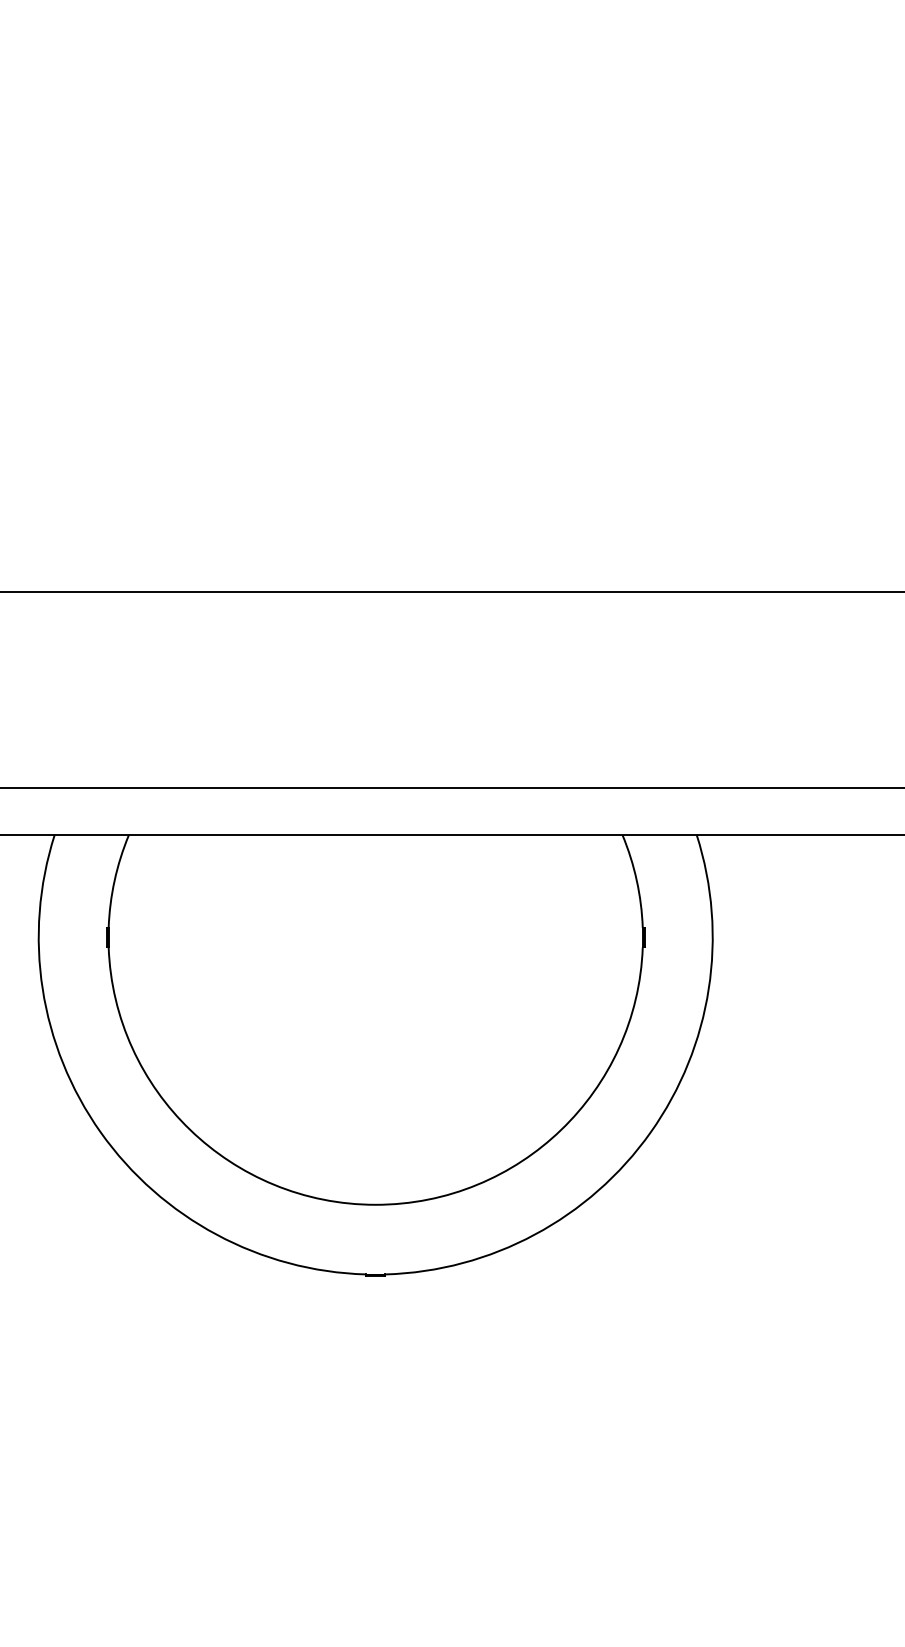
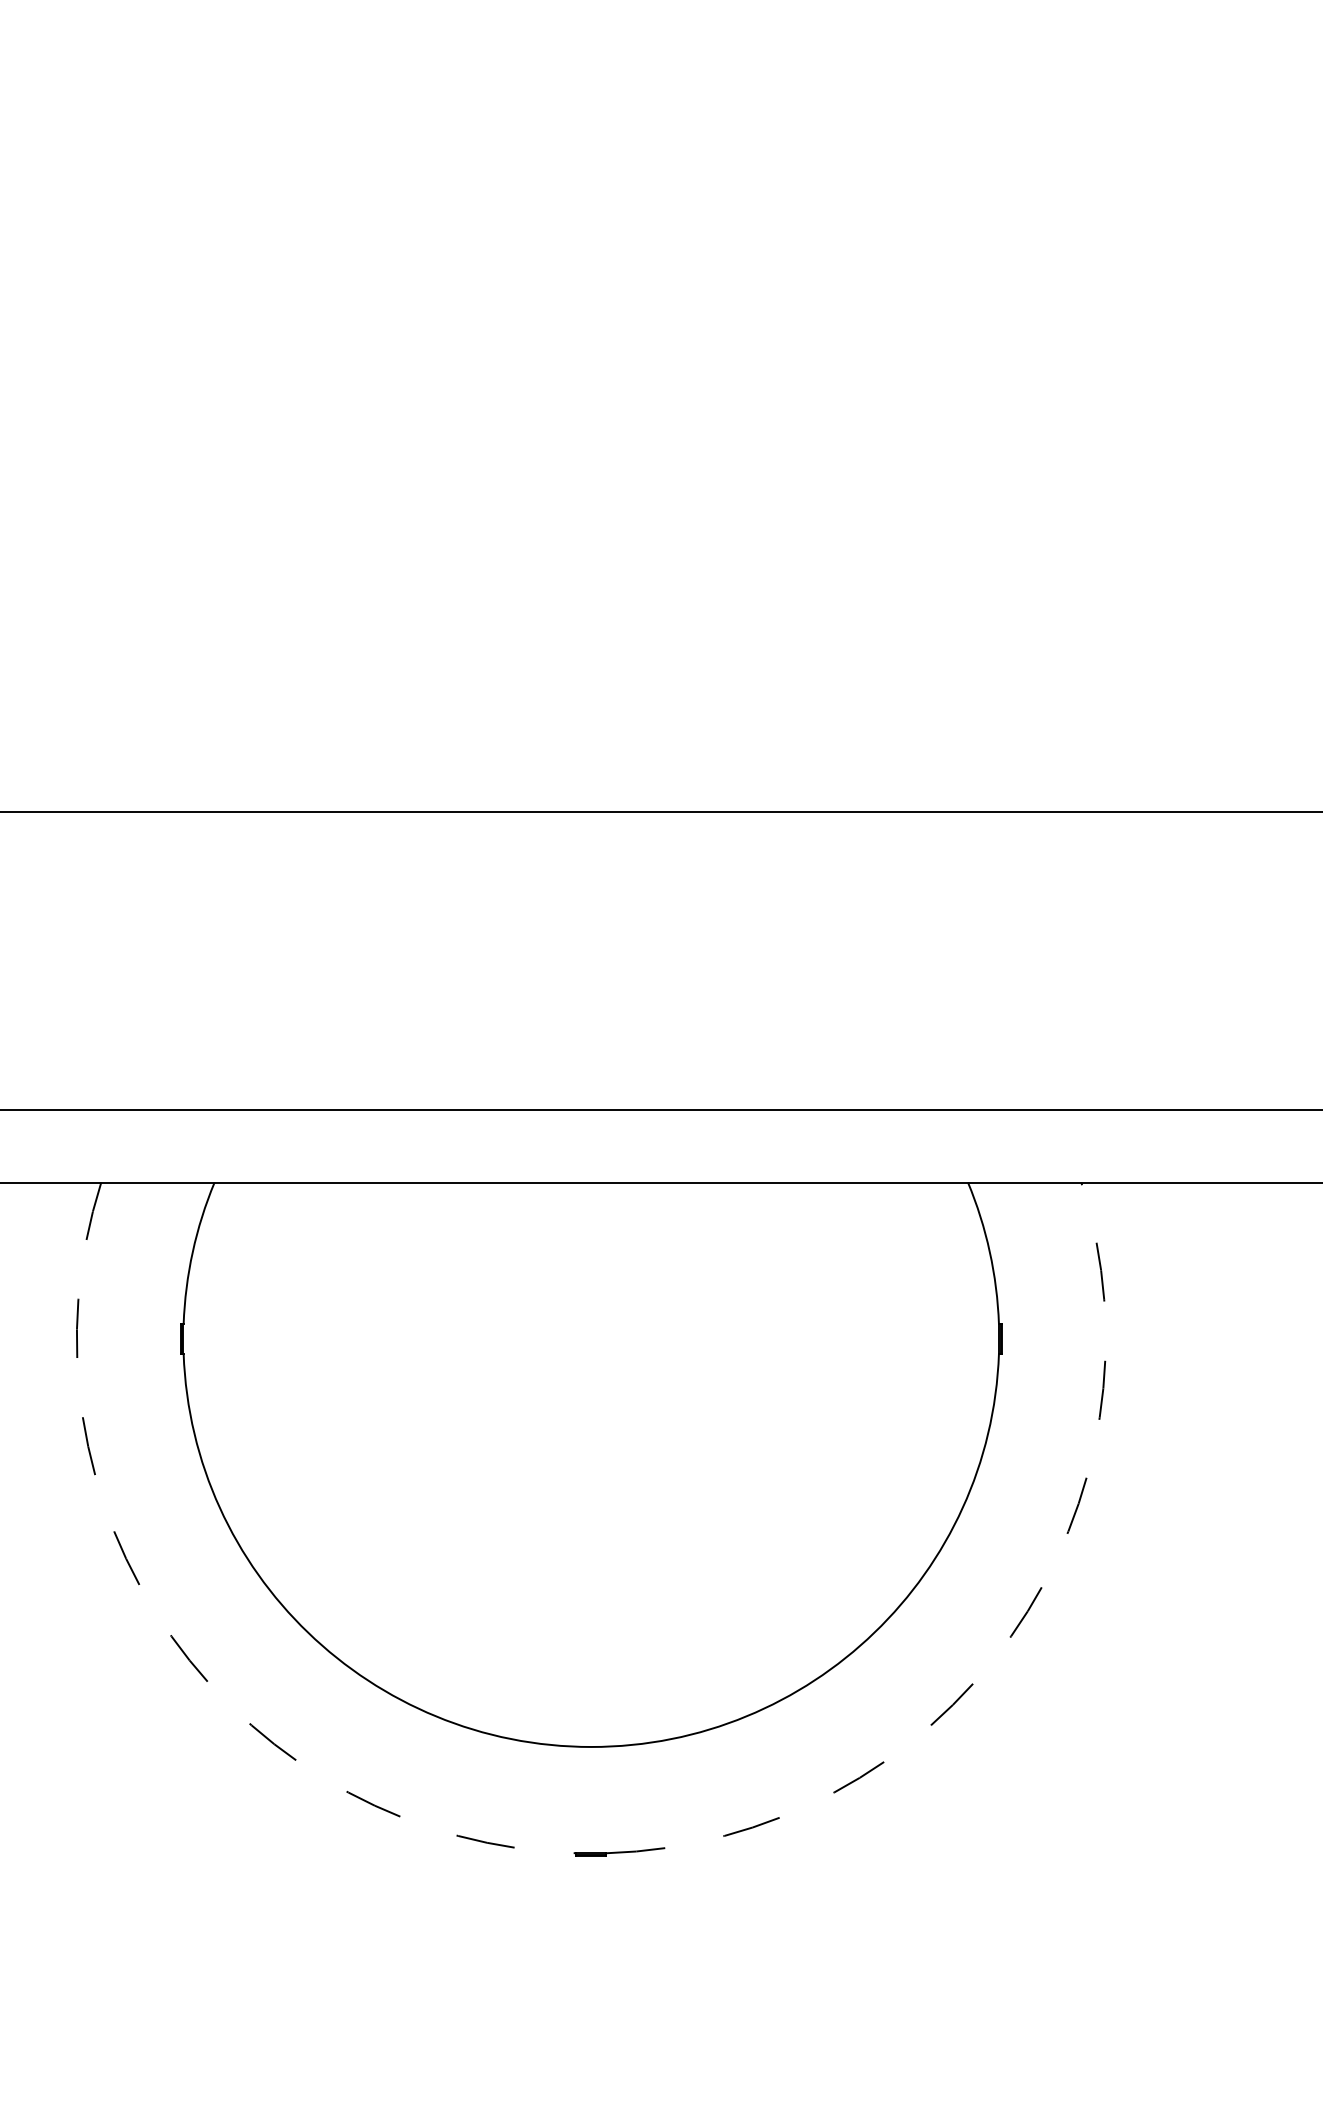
arc: (100, 1132) -> (171, 1636), solid -> dashed
arc: (650, 1132) -> (1010, 1636), solid -> dashed

